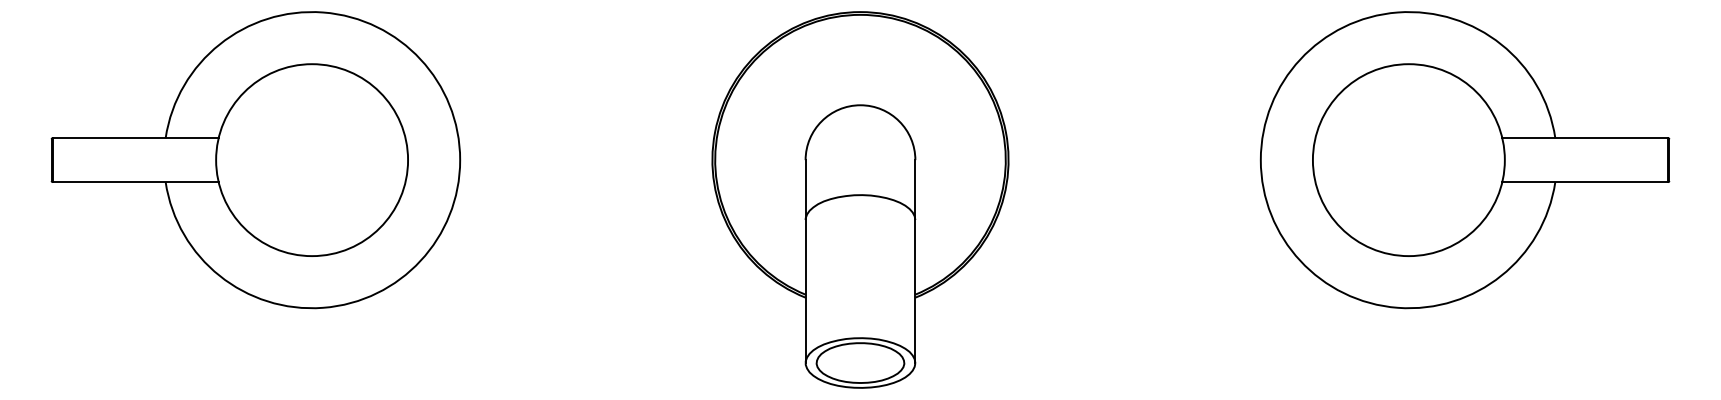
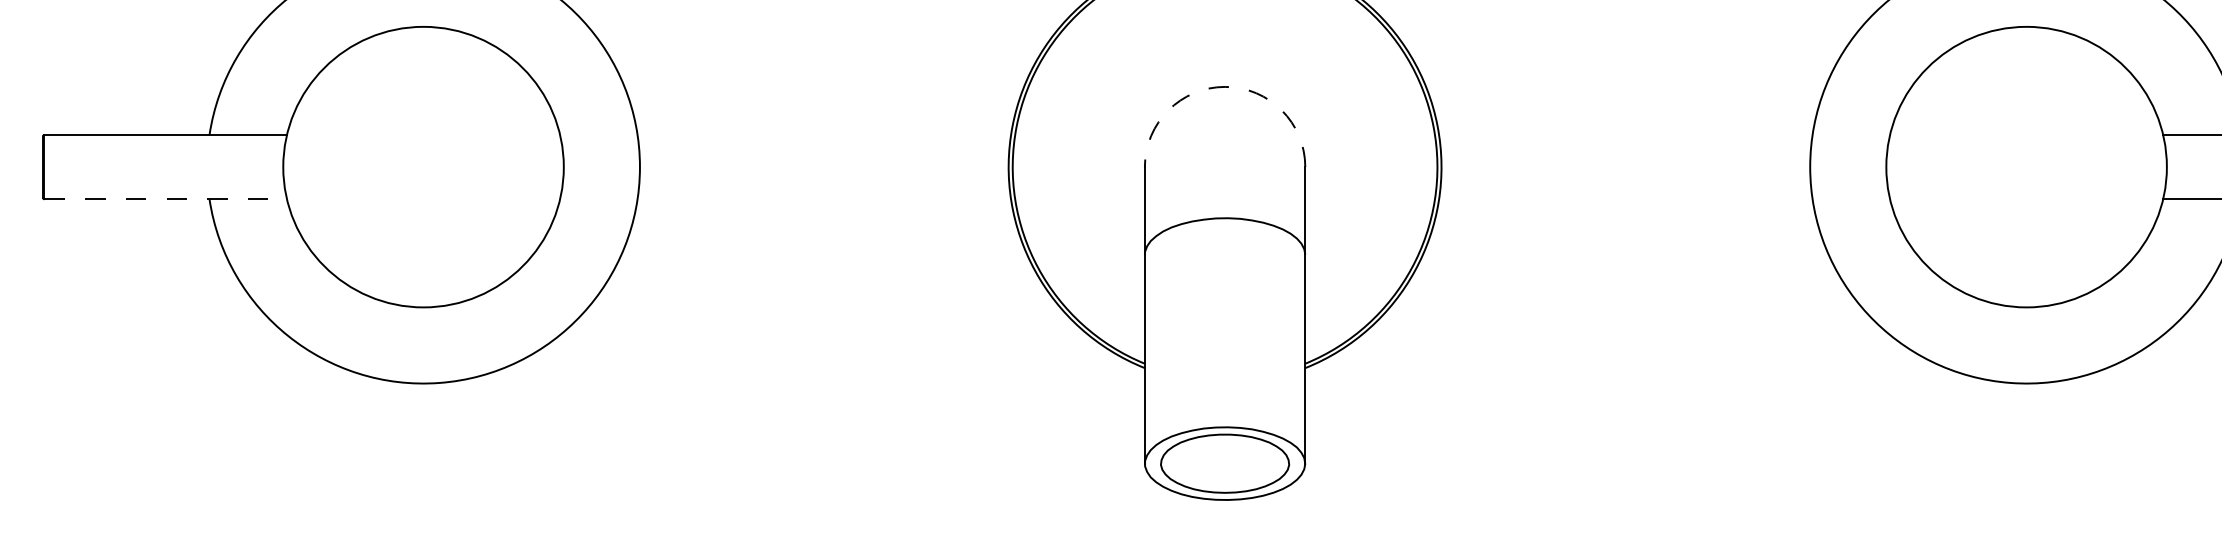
arc: (860, 105) -> (1225, 87), solid -> dashed
line: (135, 182) -> (165, 199), solid -> dashed

